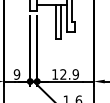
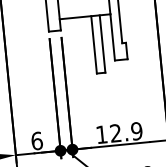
text: (16, 74) -> (36, 141), 9 -> 6

